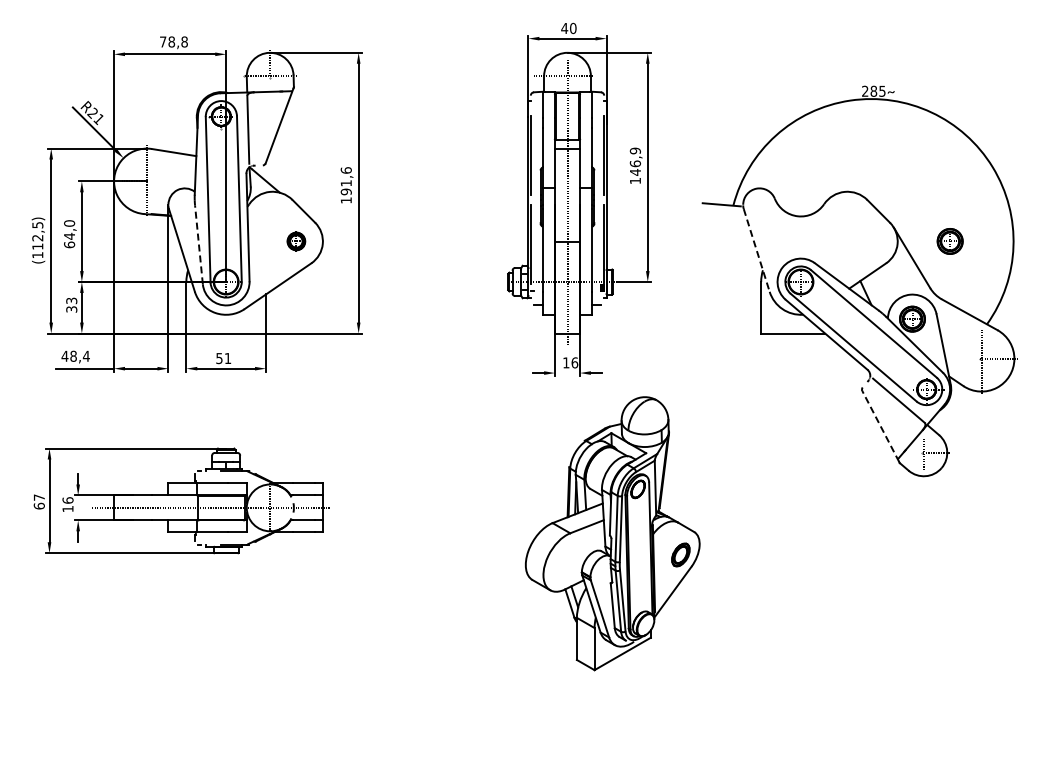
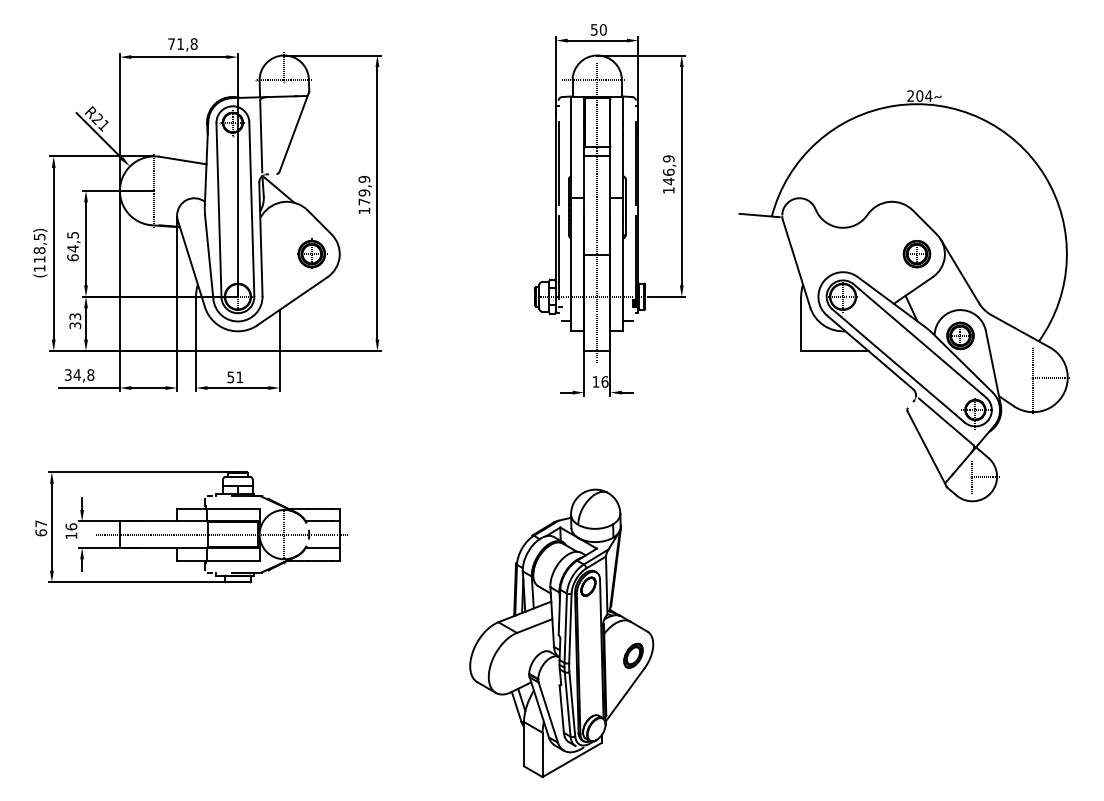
text: (564, 28) -> (594, 29), 40 -> 50
text: (171, 41) -> (180, 43), 78,8 -> 71,8
text: (877, 90) -> (923, 95), 285 -> 204
text: (345, 181) -> (363, 190), 191,6 -> 179,9
text: (69, 223) -> (72, 235), 64,0 -> 64,5
text: (37, 237) -> (39, 249), (112,5 -> (118,5
part: (296, 241) -> (311, 254), size x1.43
part: (949, 241) -> (916, 254), moved
line: (198, 244) -> (208, 257), dashed -> solid
line: (756, 250) -> (796, 263), dashed -> solid
text: (75, 355) -> (79, 374), 48,4 -> 34,8
line: (880, 426) -> (926, 448), dashed -> solid
part: (612, 533) -> (561, 633), moved

